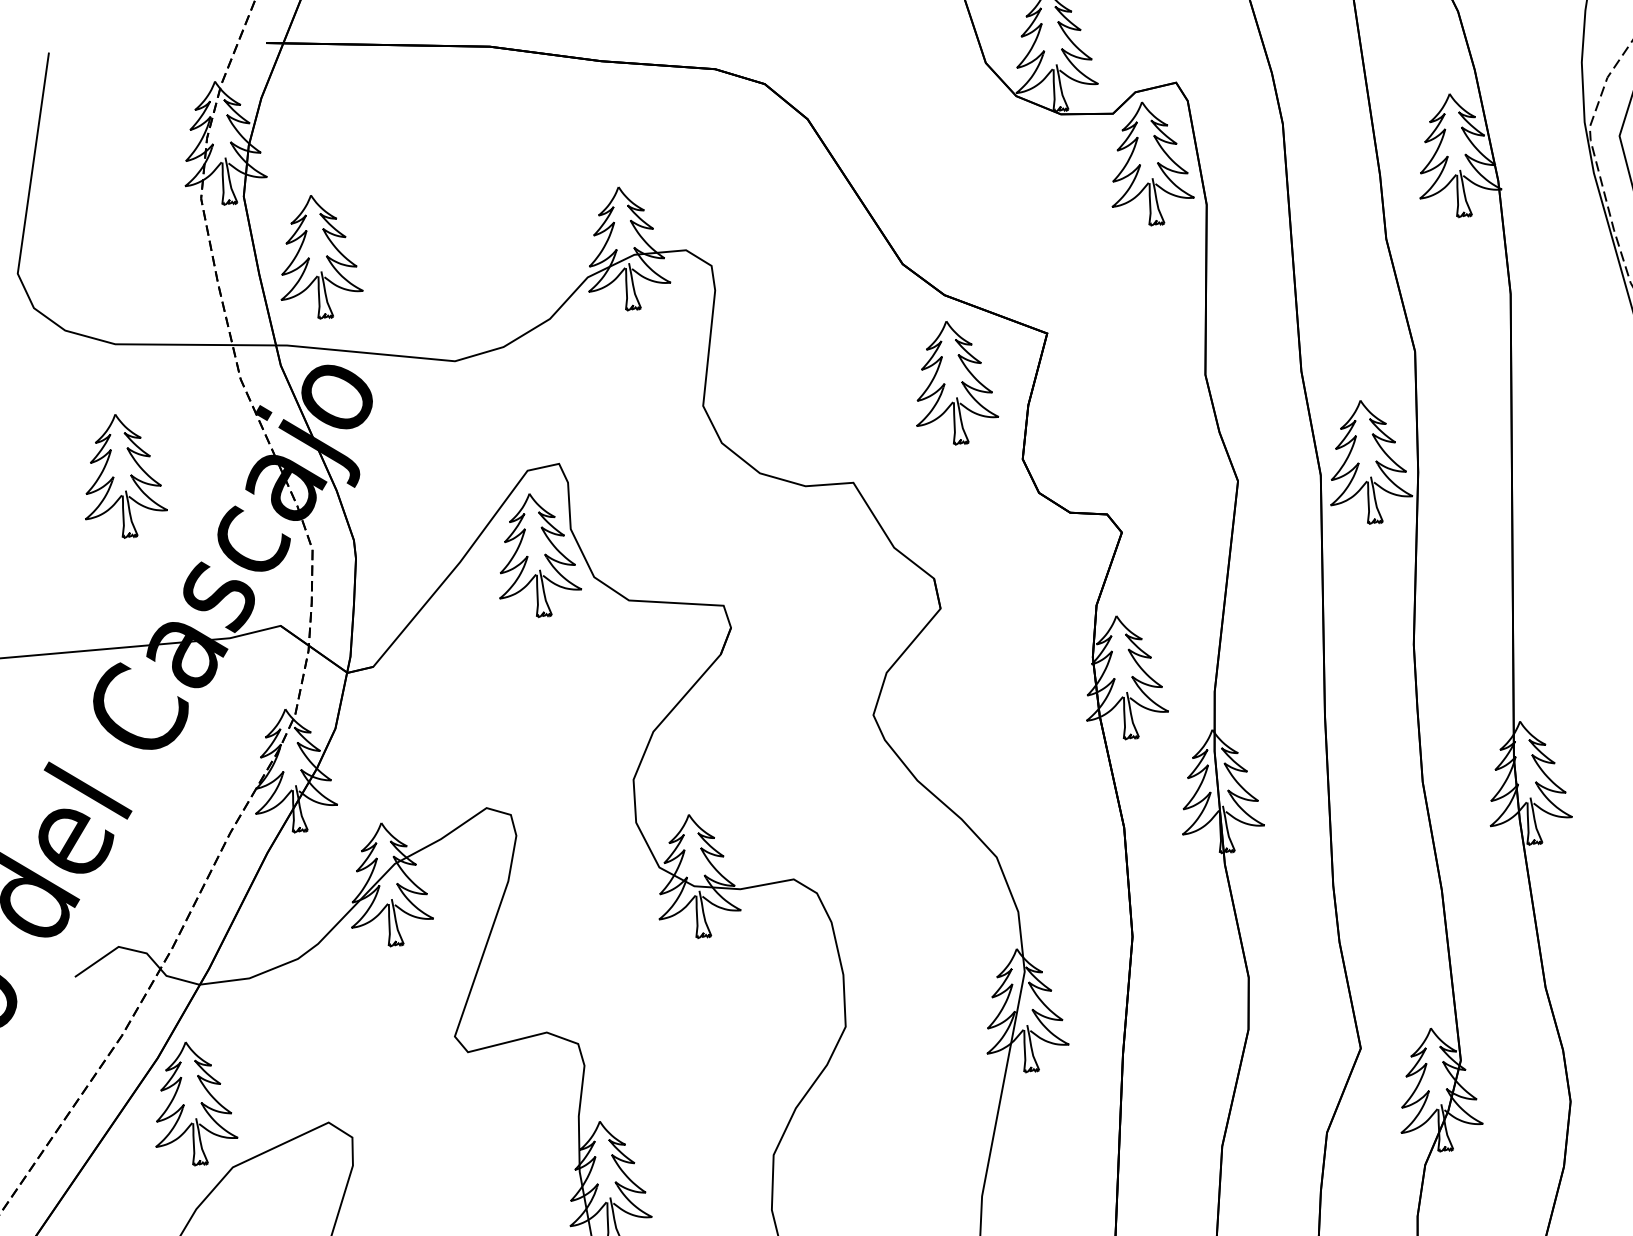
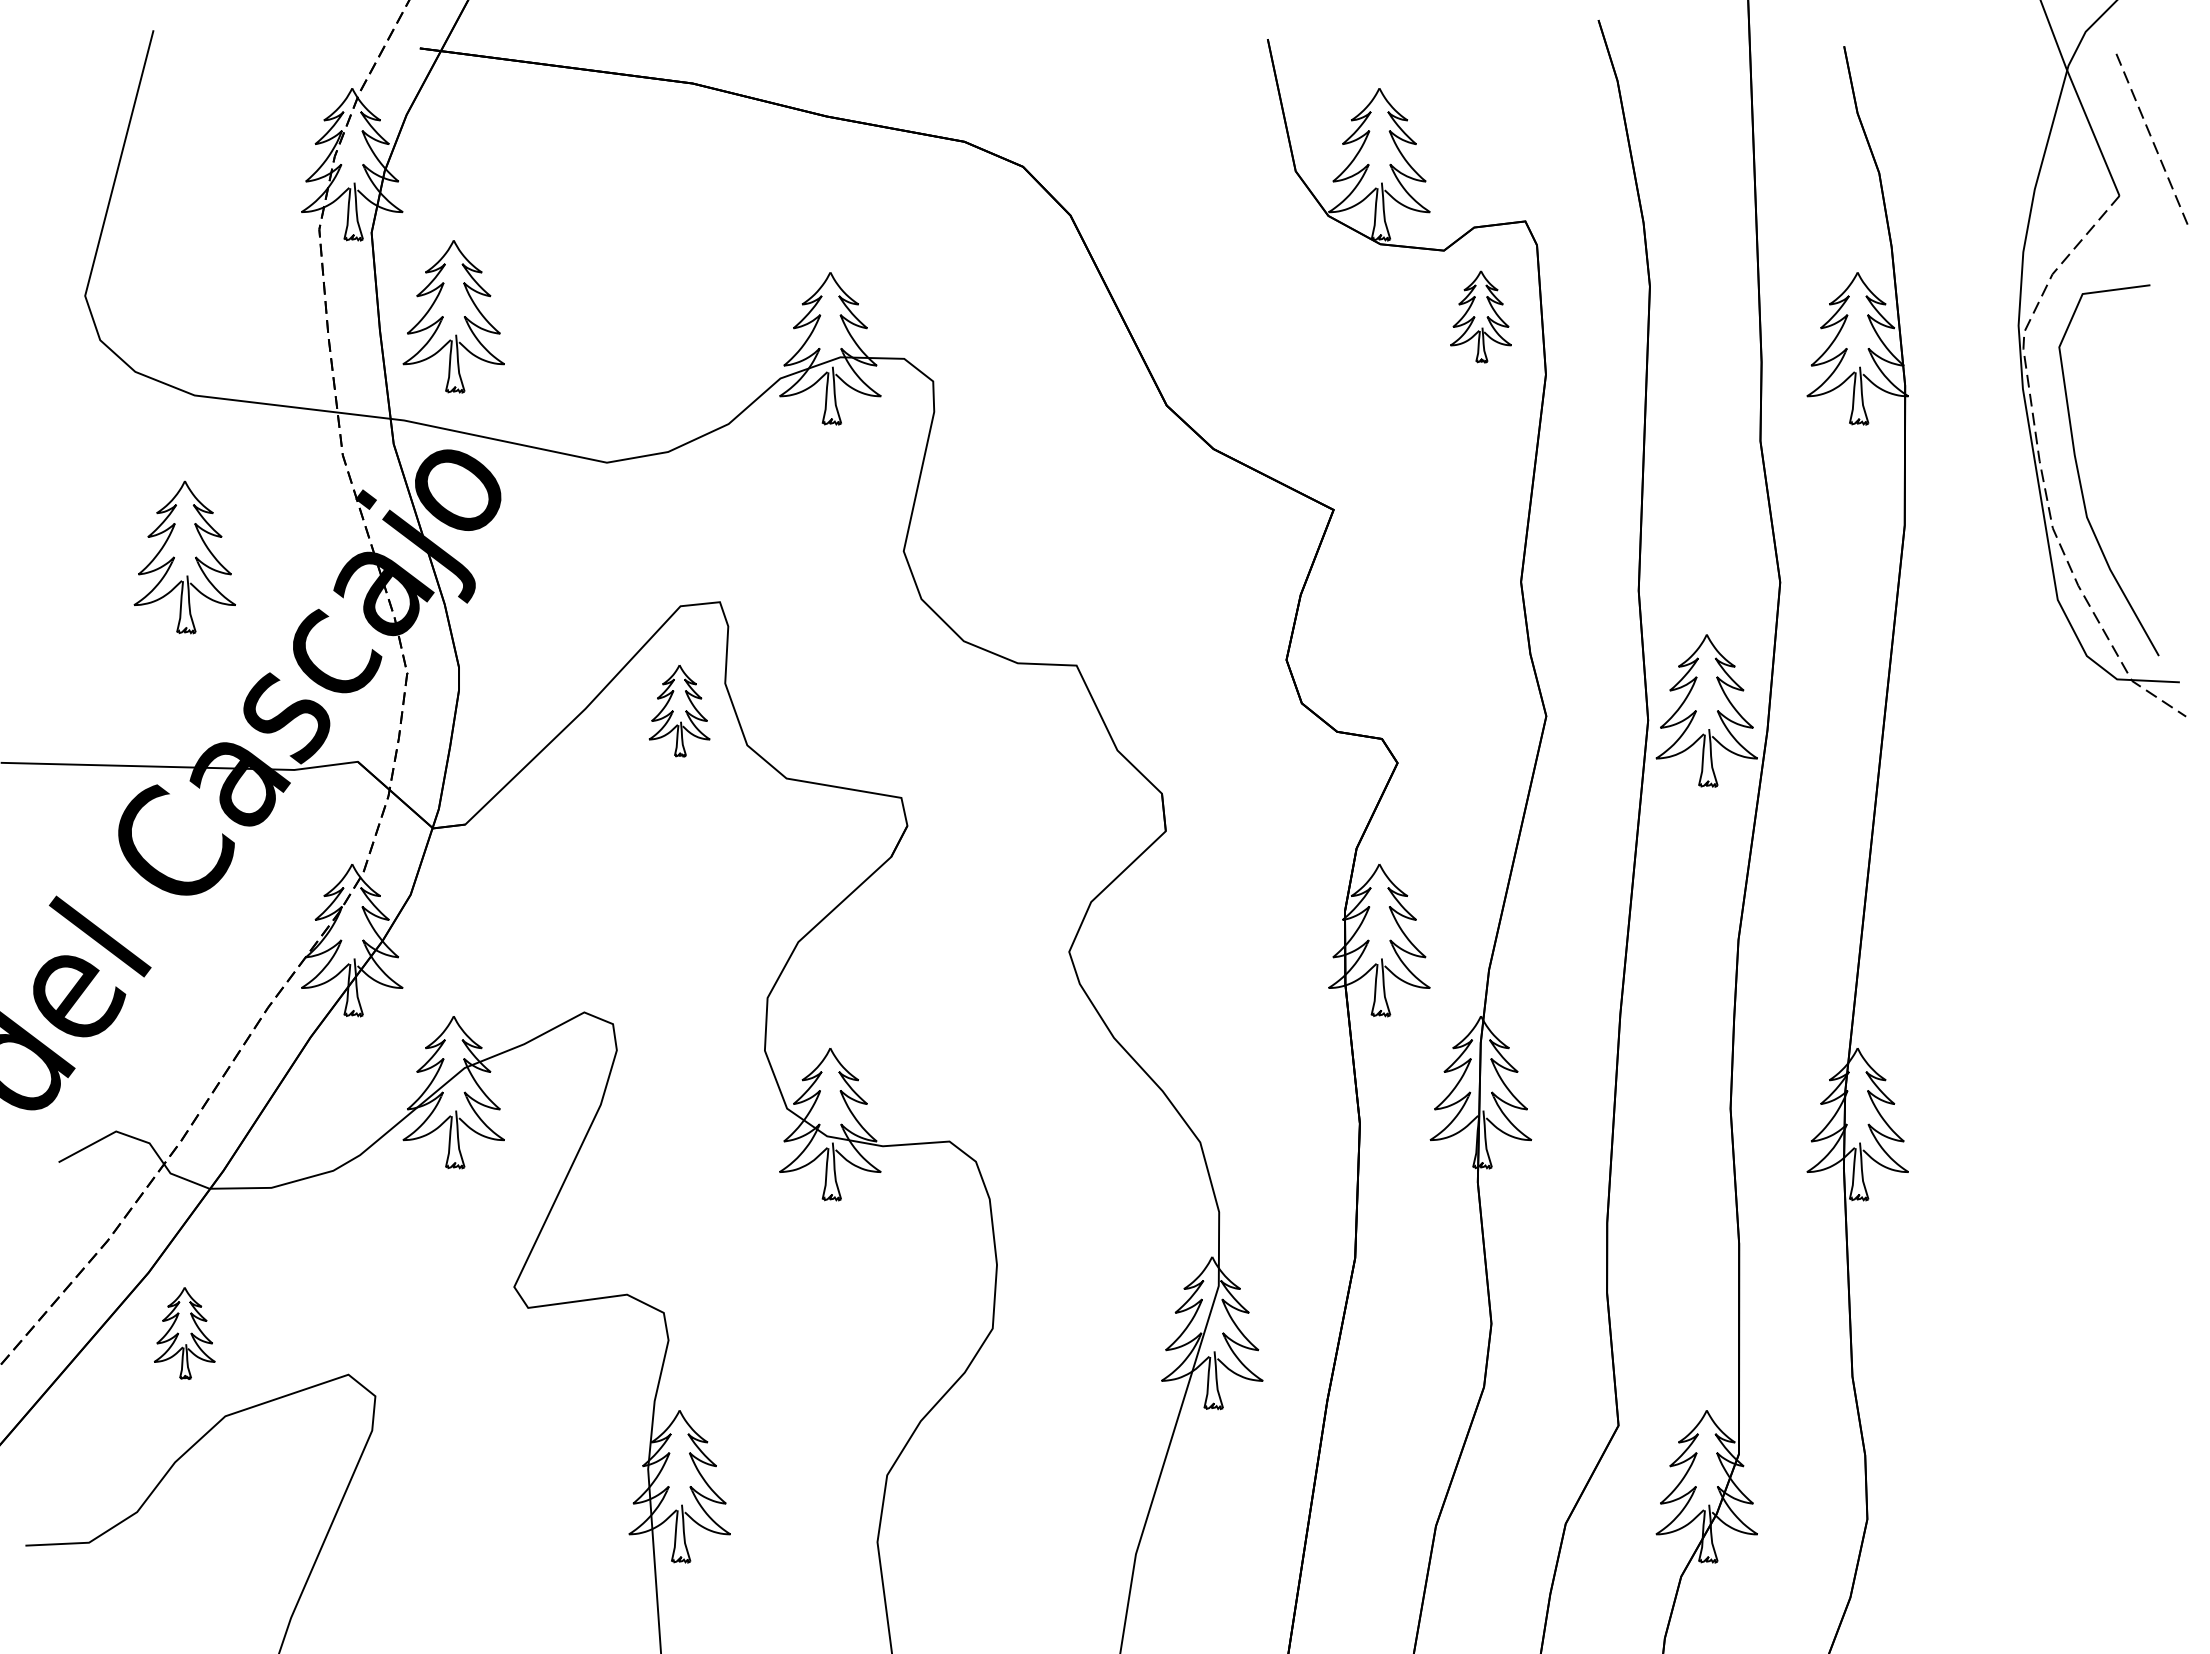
part: (1148, 163) -> (1480, 316), size x0.6
part: (953, 383) -> (1212, 557), removed
part: (536, 555) -> (679, 710), size x0.6
part: (192, 1104) -> (184, 1333), size x0.6

